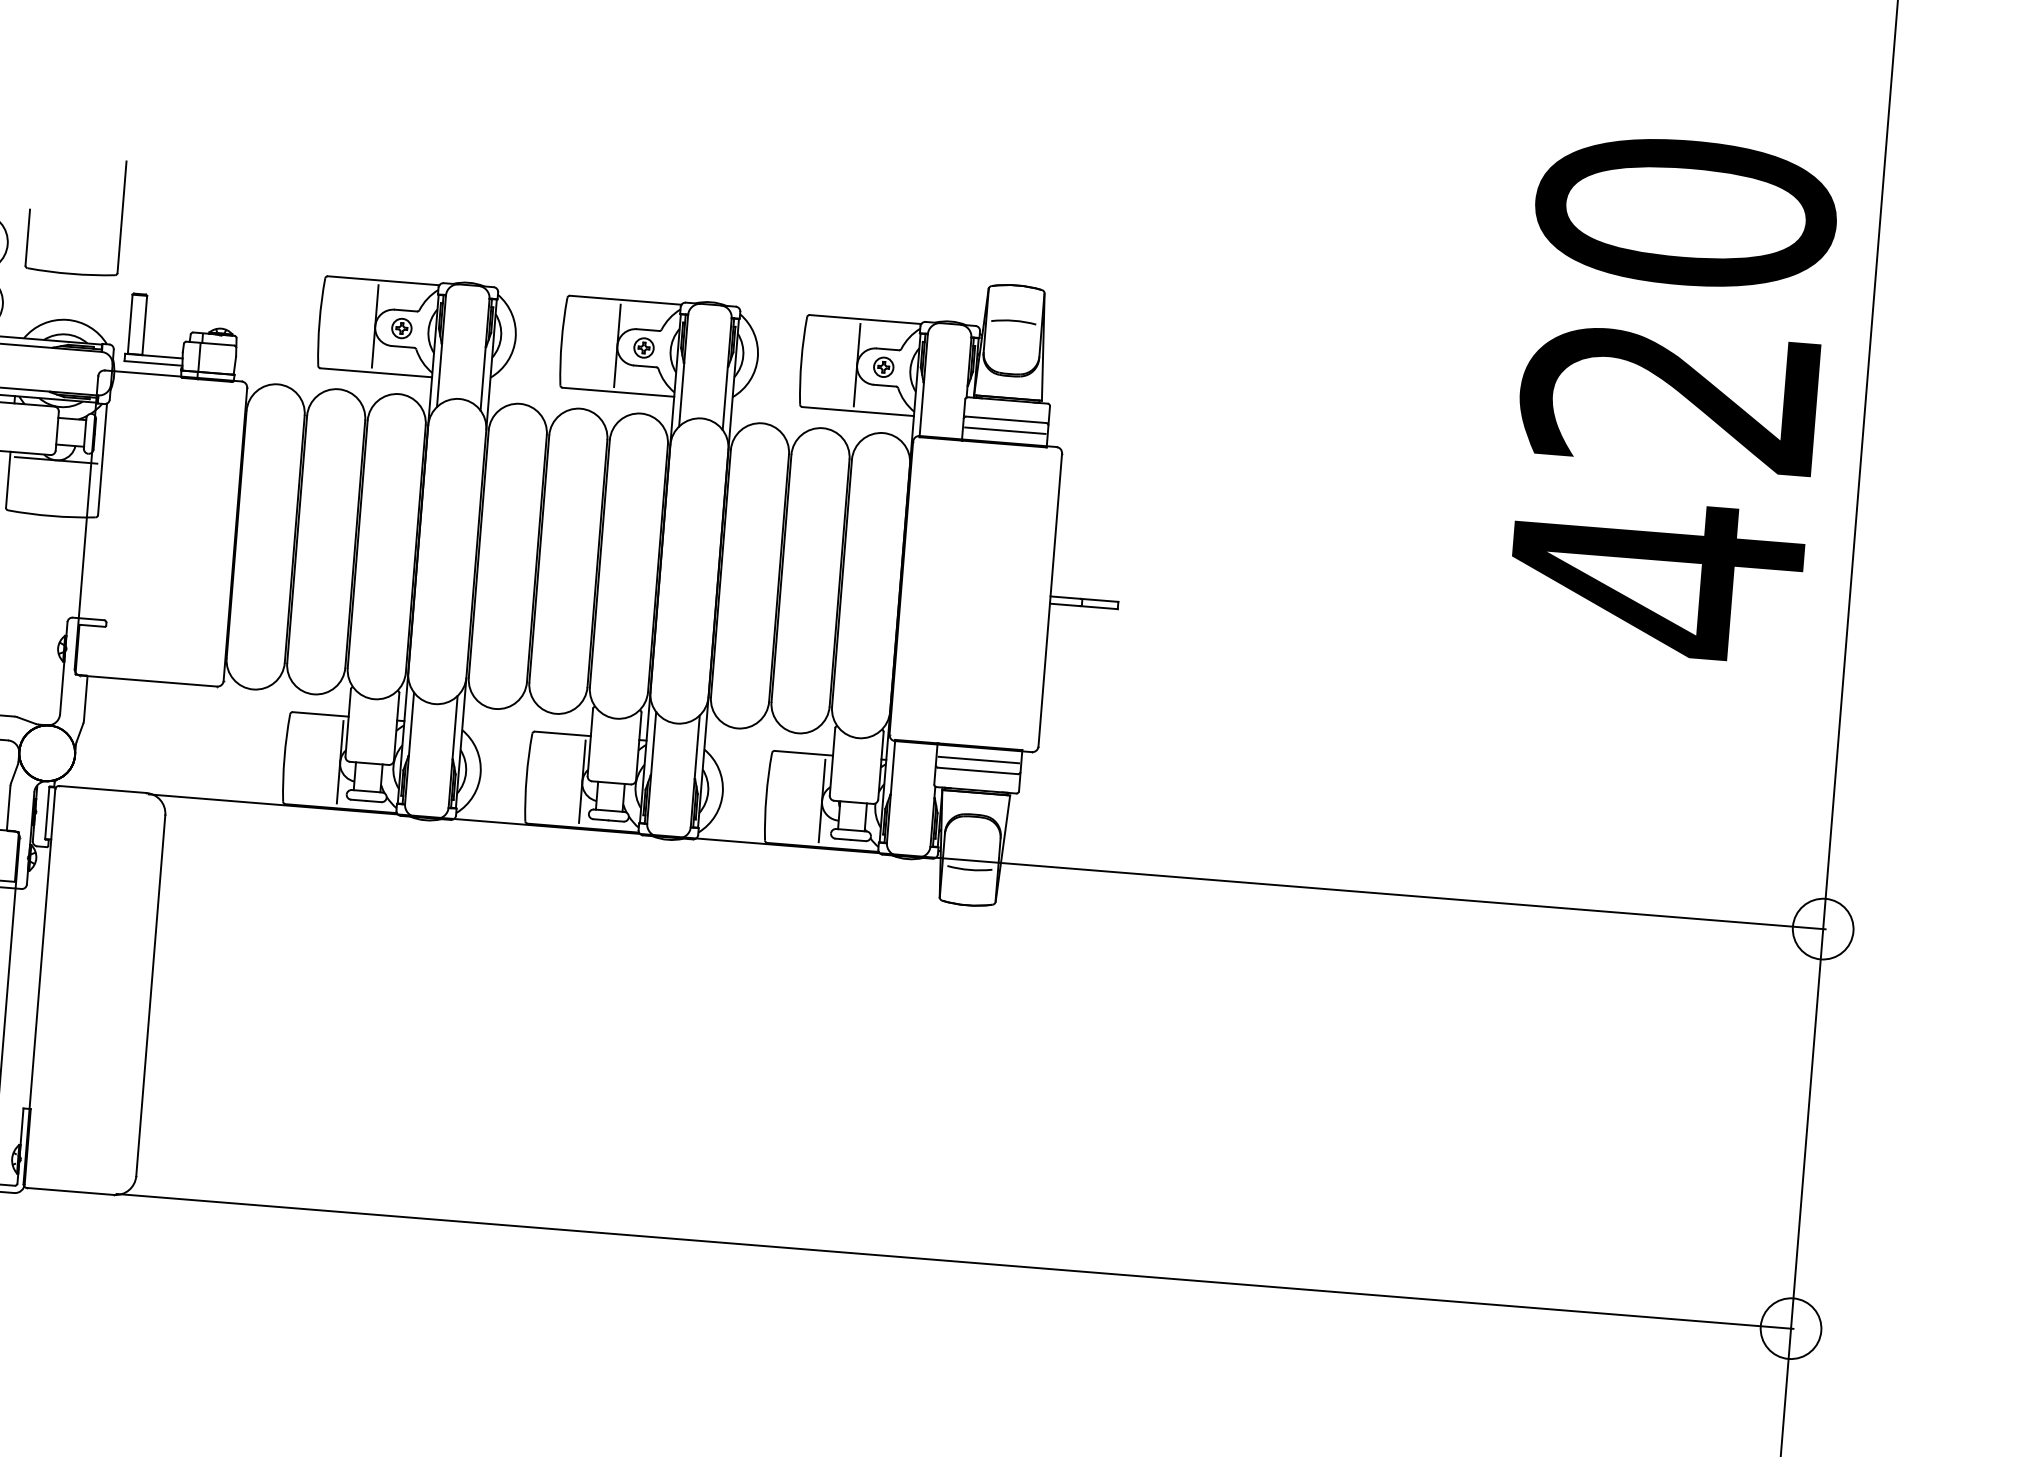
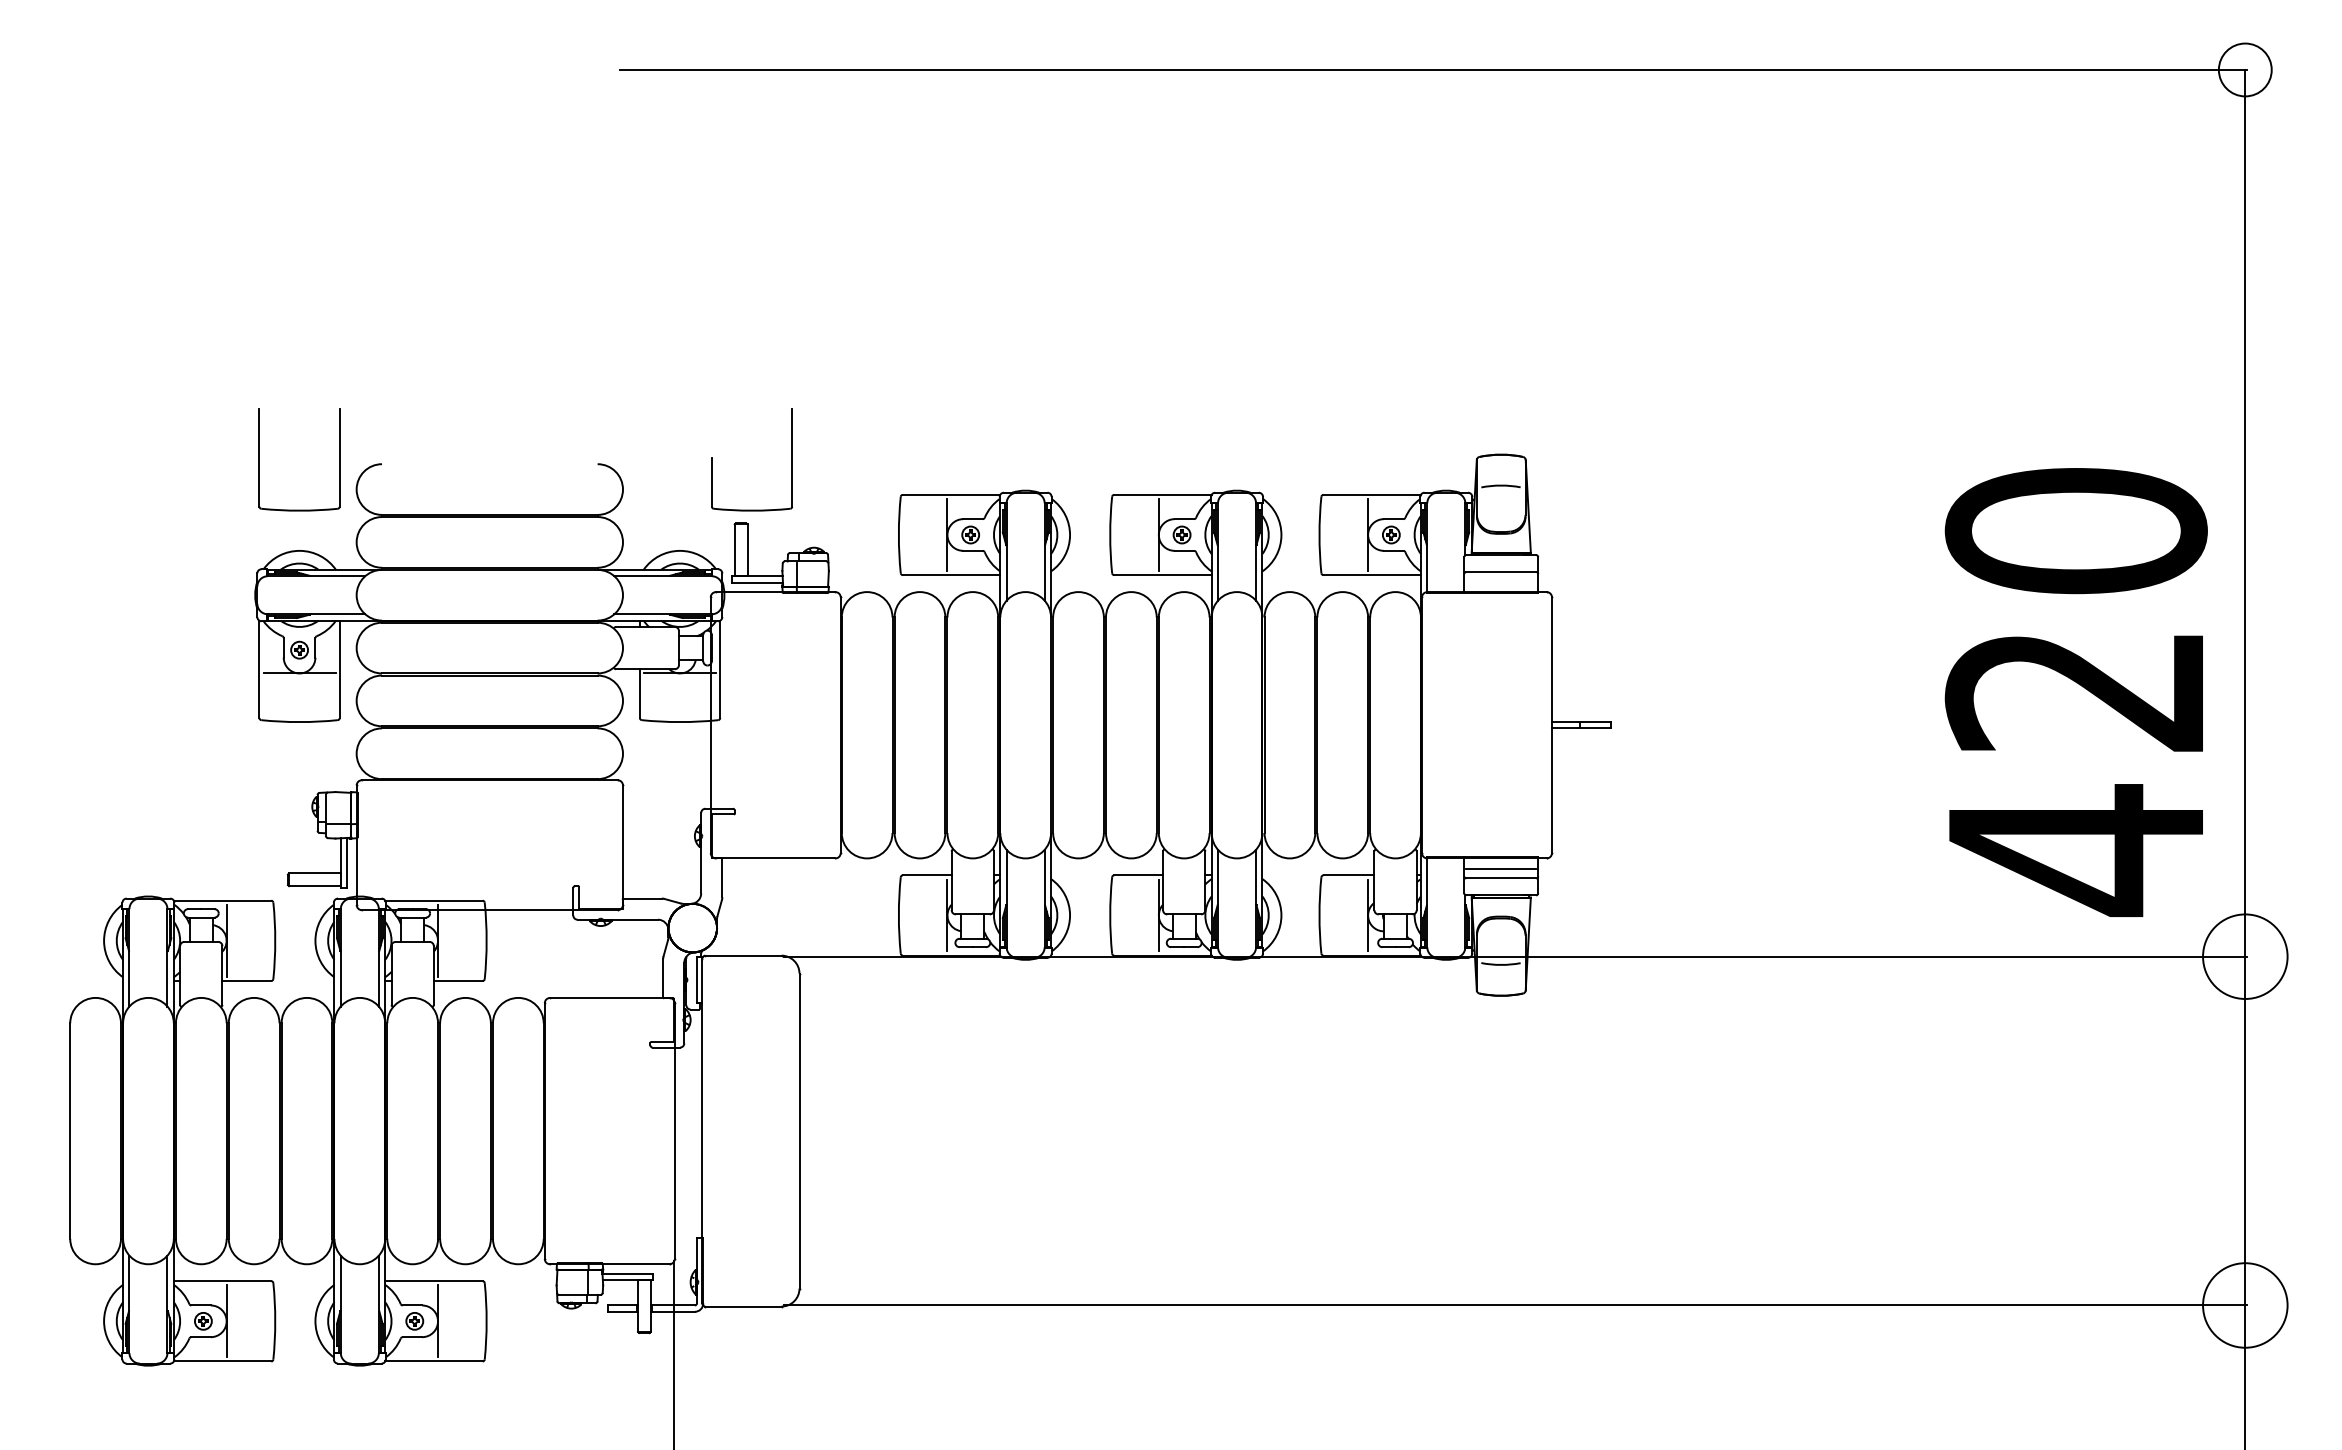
part: (30, 211) -> (712, 459), moved
text: (1670, 397) -> (2075, 692), moved
line: (1005, 430) -> (1501, 581), removed
circle: (1822, 928) -> (2244, 956), size x1.6
circle: (1790, 1328) -> (2244, 1305), size x1.6

